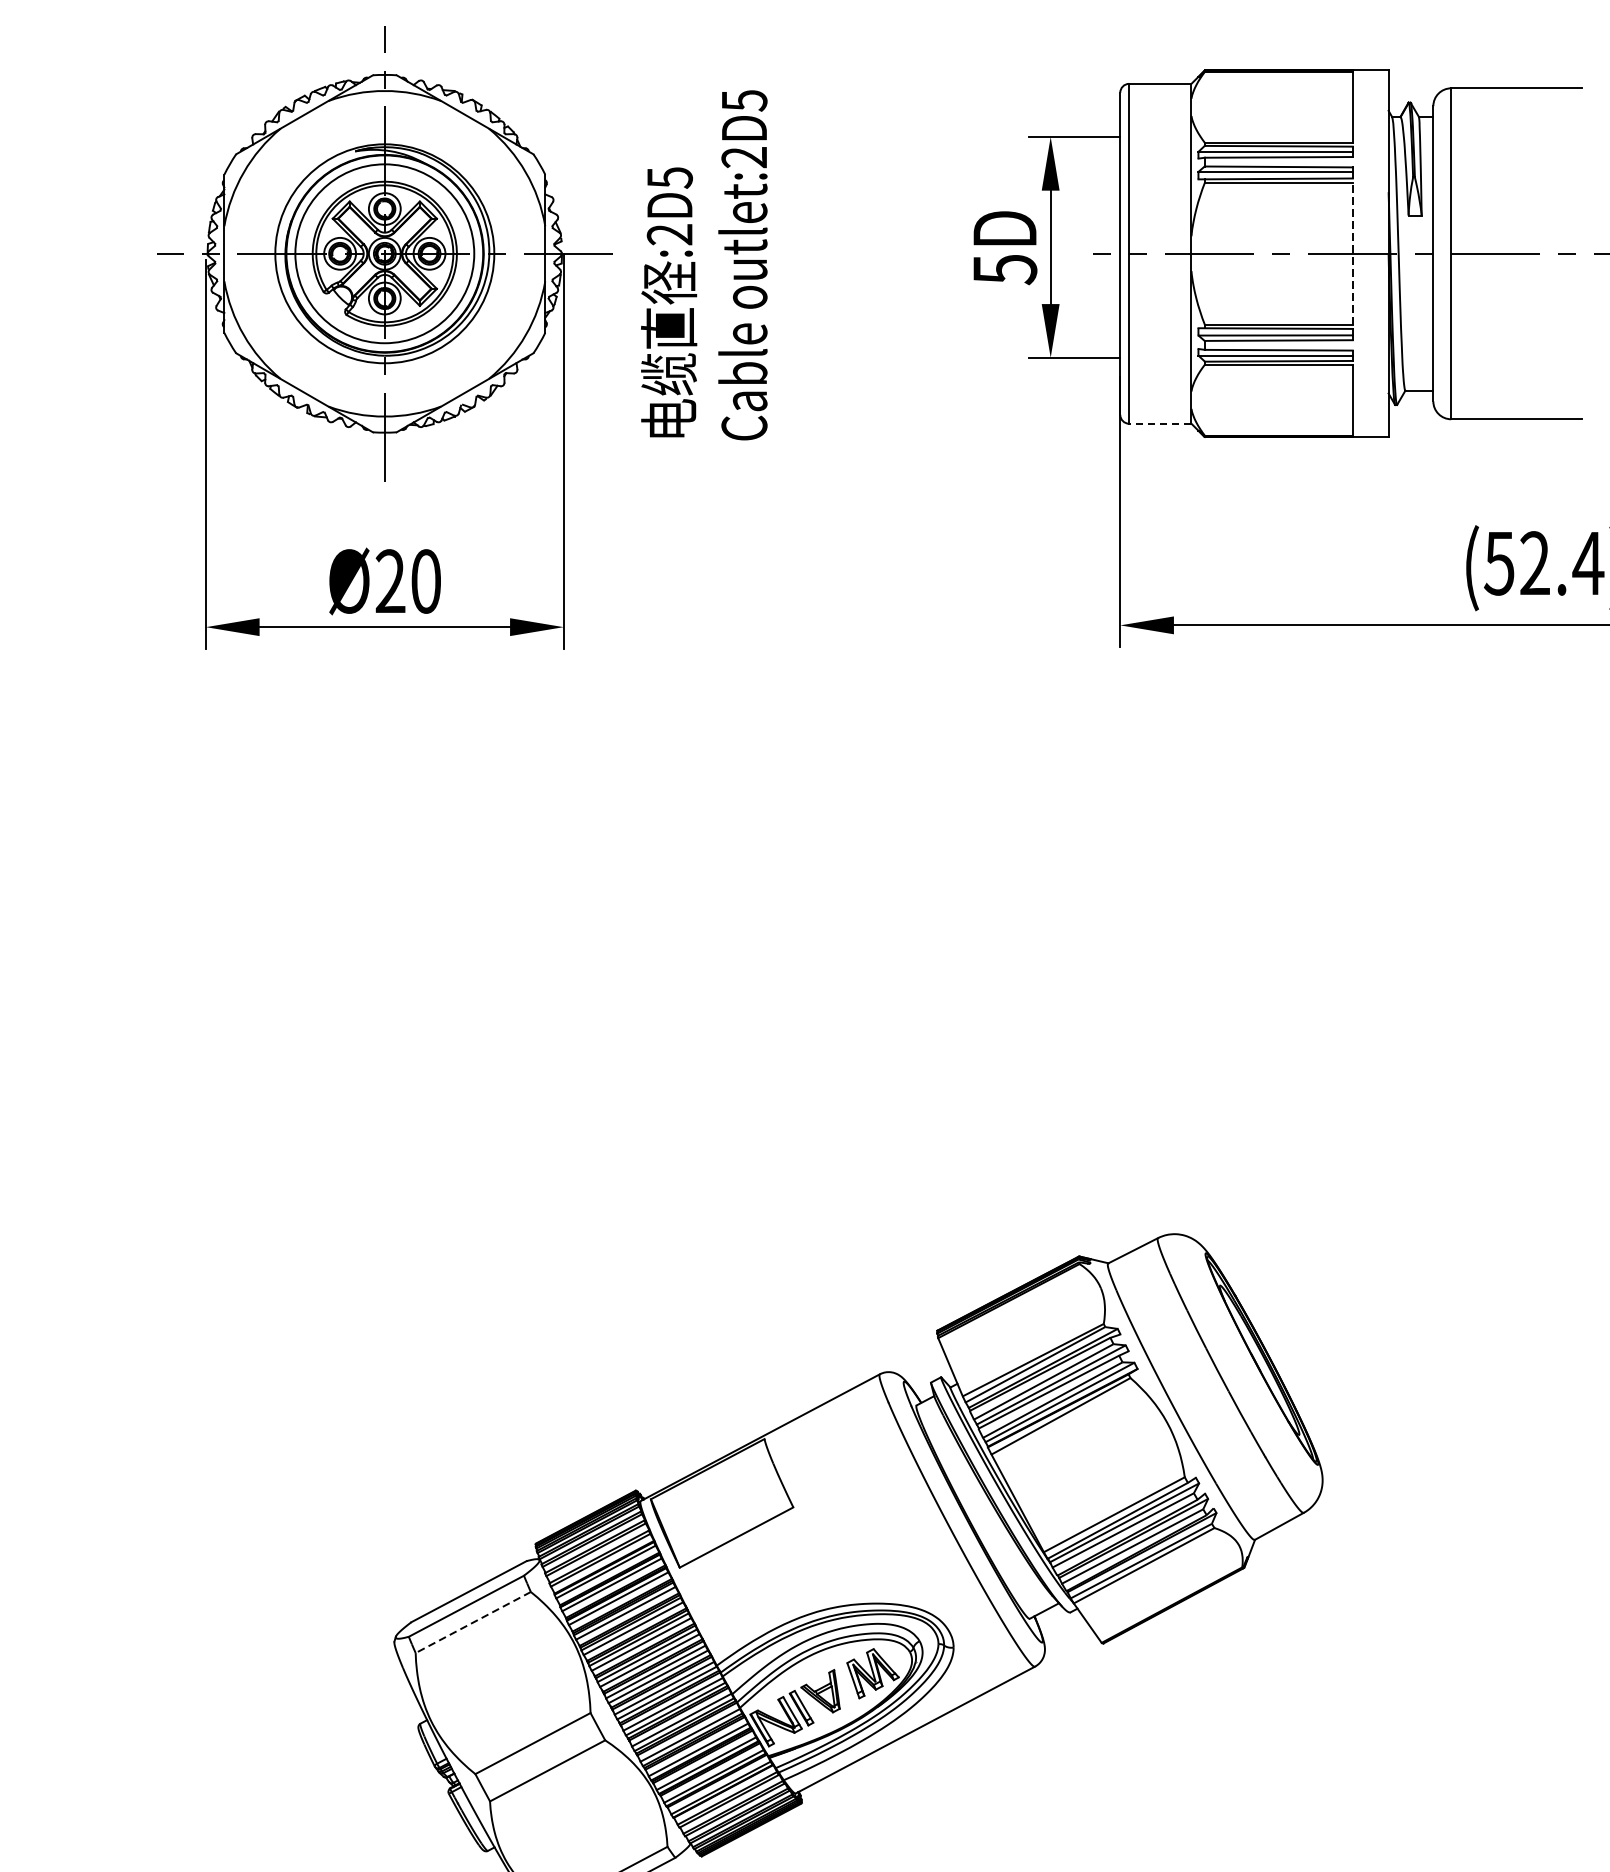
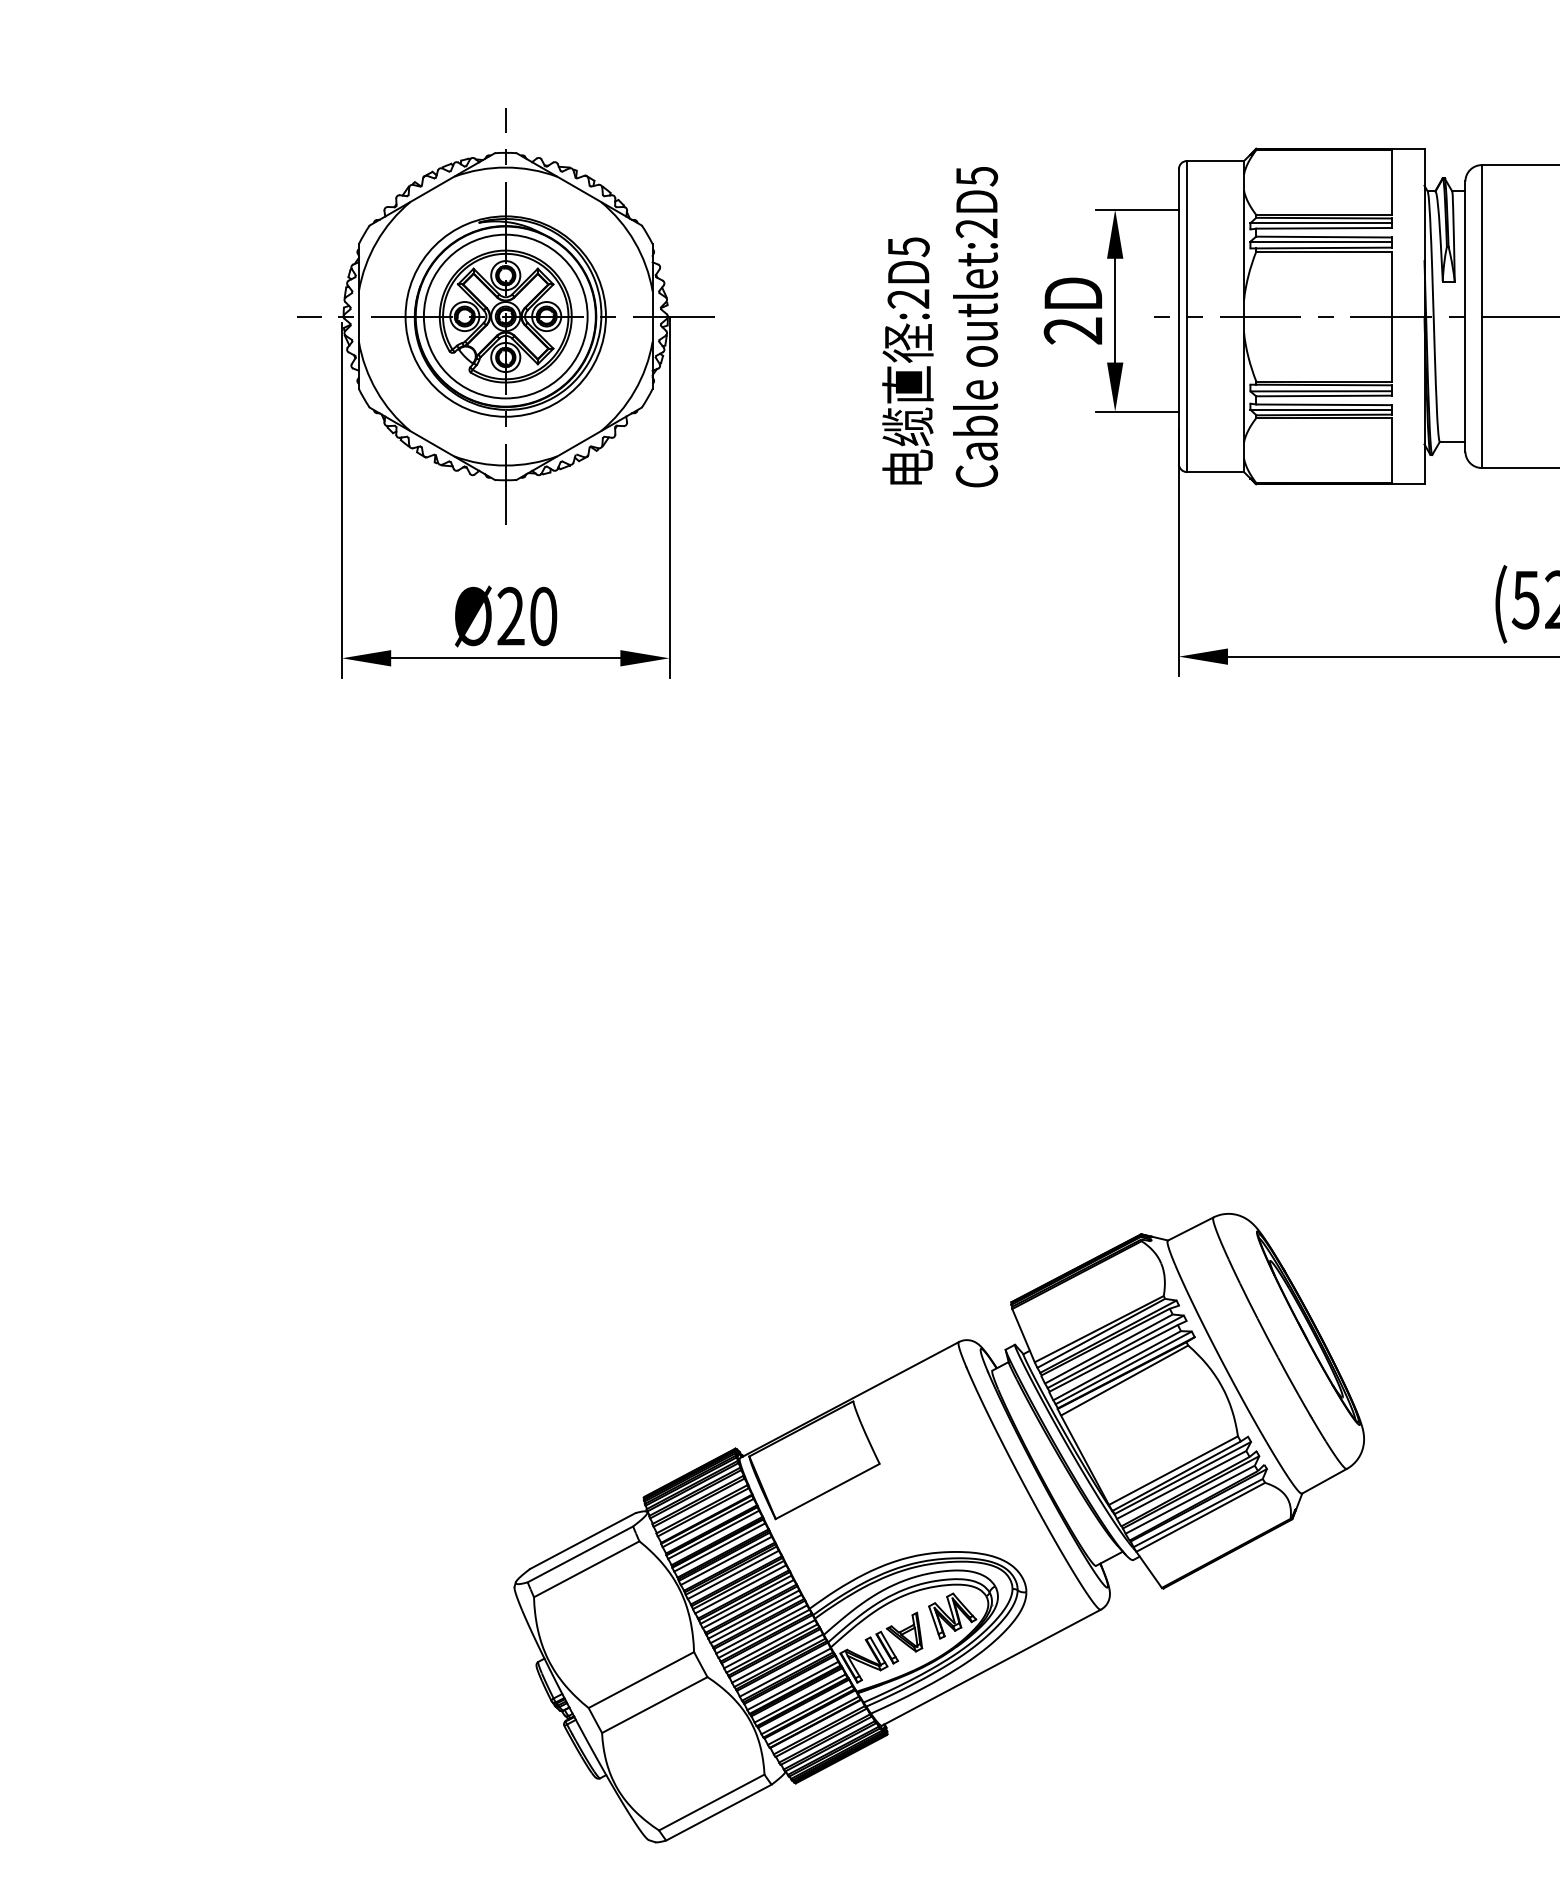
line: (1352, 253) -> (1391, 316), dashed -> solid
text: (704, 265) -> (940, 327), moved
text: (1005, 270) -> (1073, 331), 5D -> 2D
line: (1160, 424) -> (1215, 472), dashed -> solid
line: (473, 1622) -> (586, 1569), dashed -> solid

